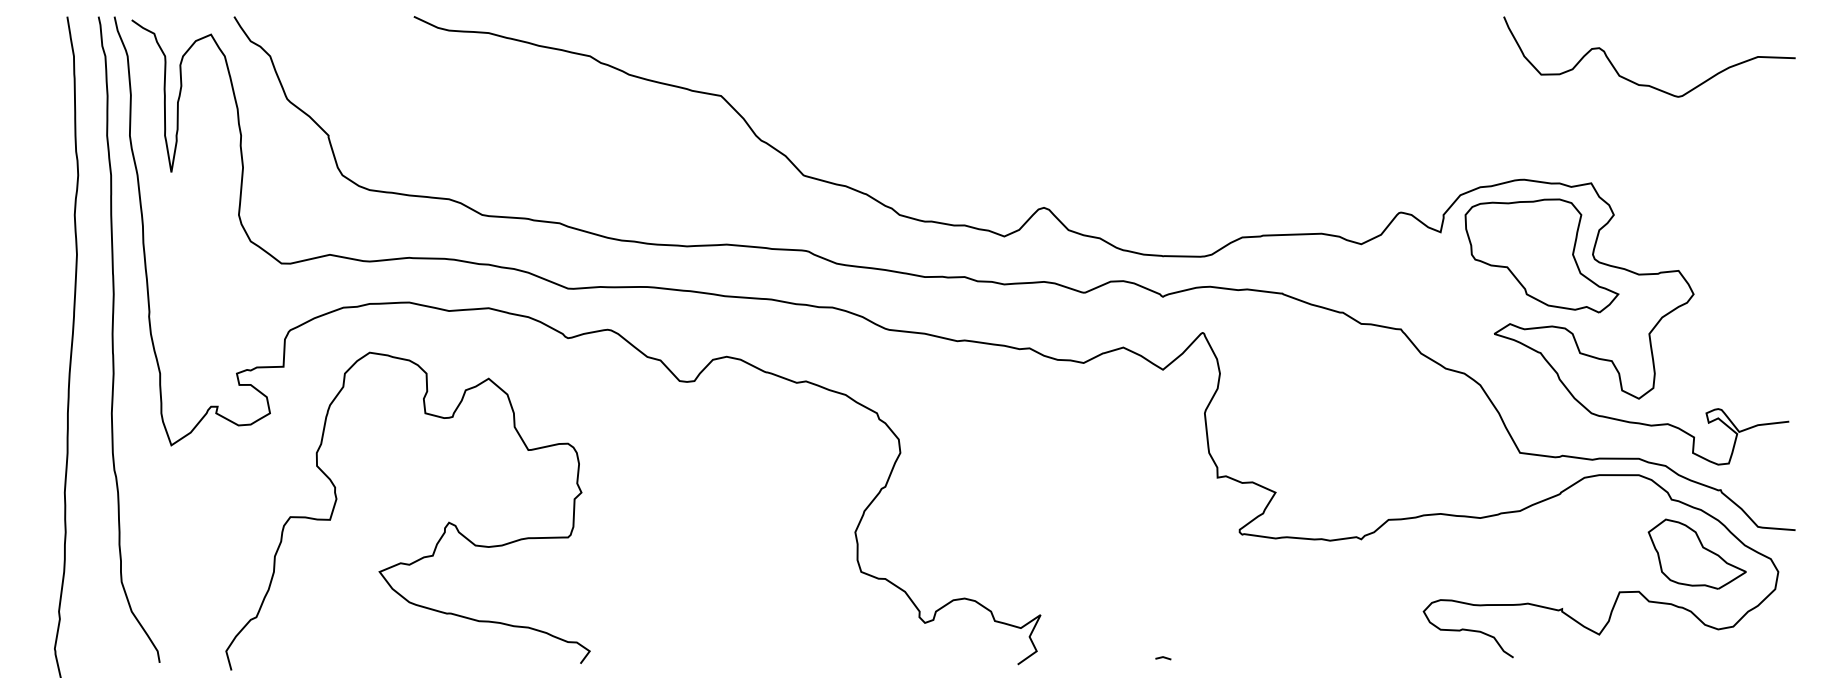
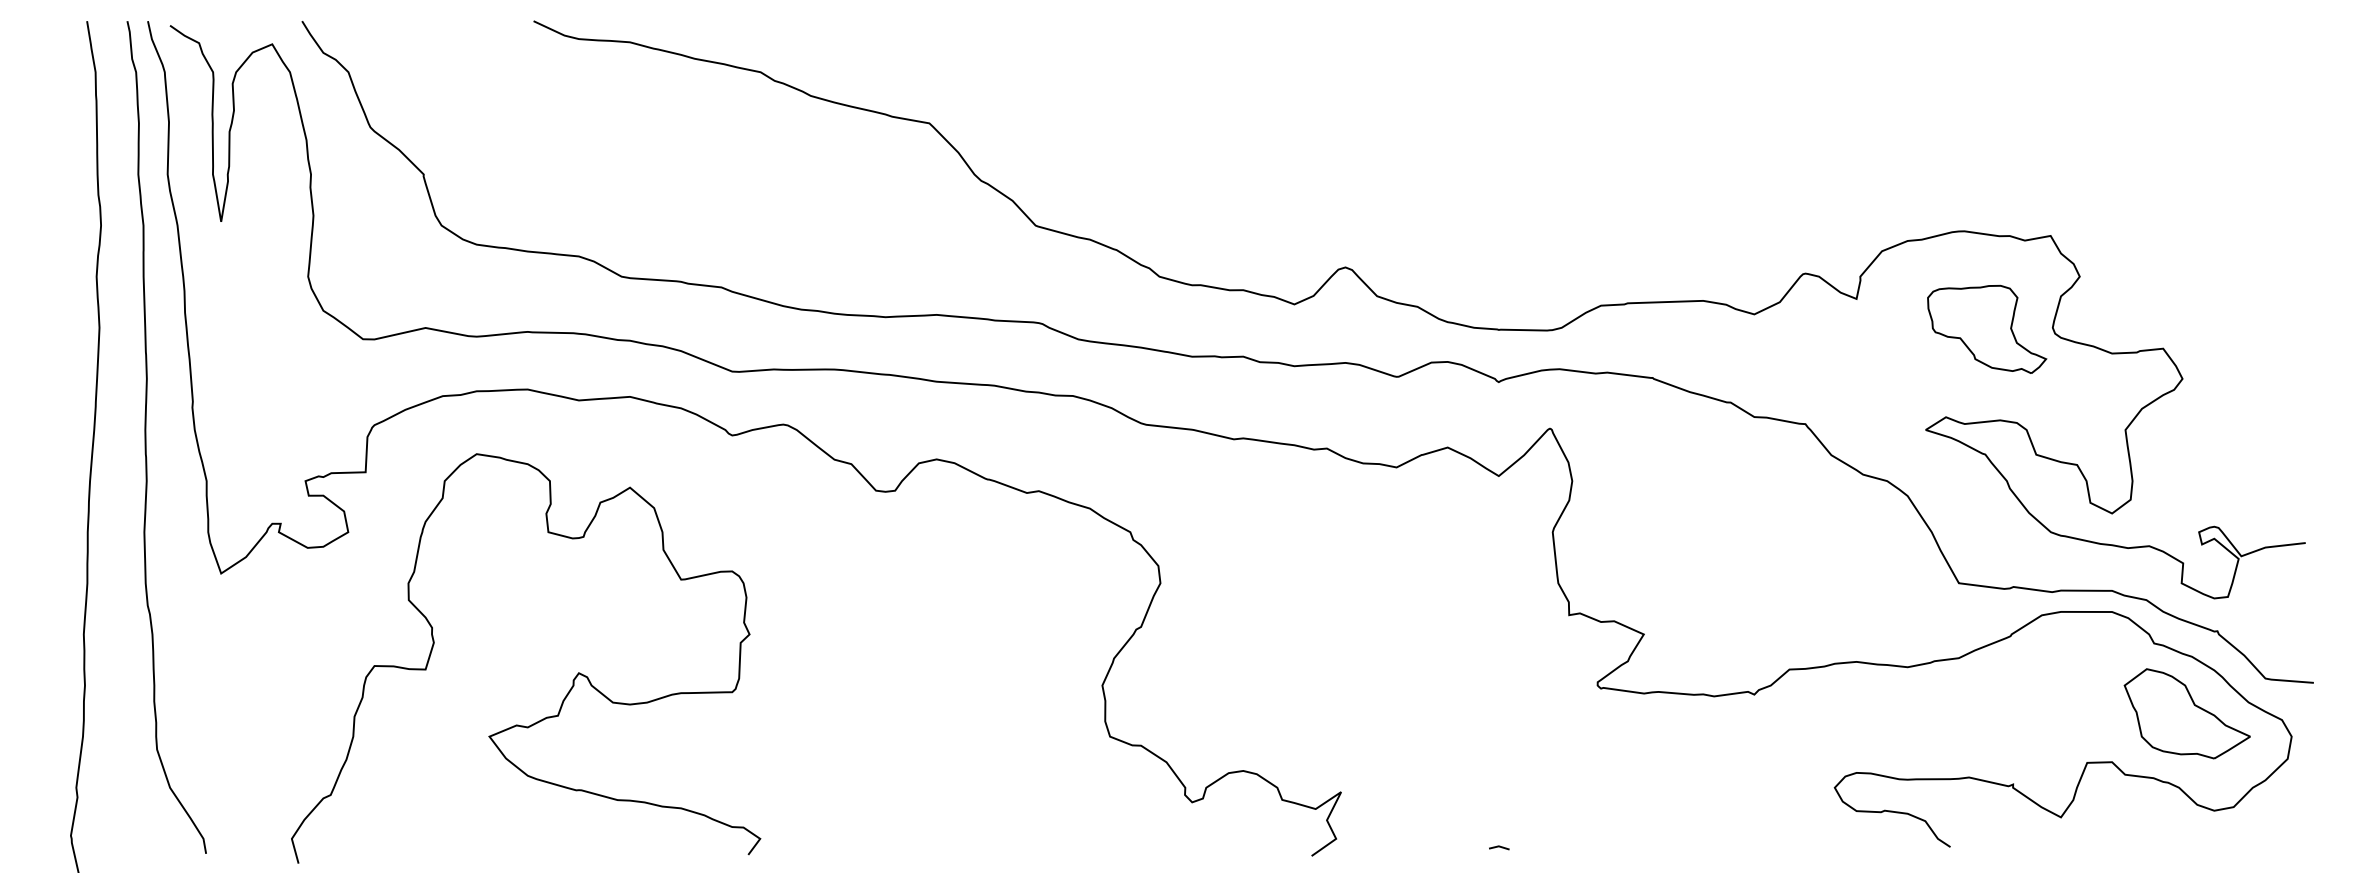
curve: (1643, 84) -> (2118, 108), removed
part: (1541, 255) -> (1986, 329), size x0.6

